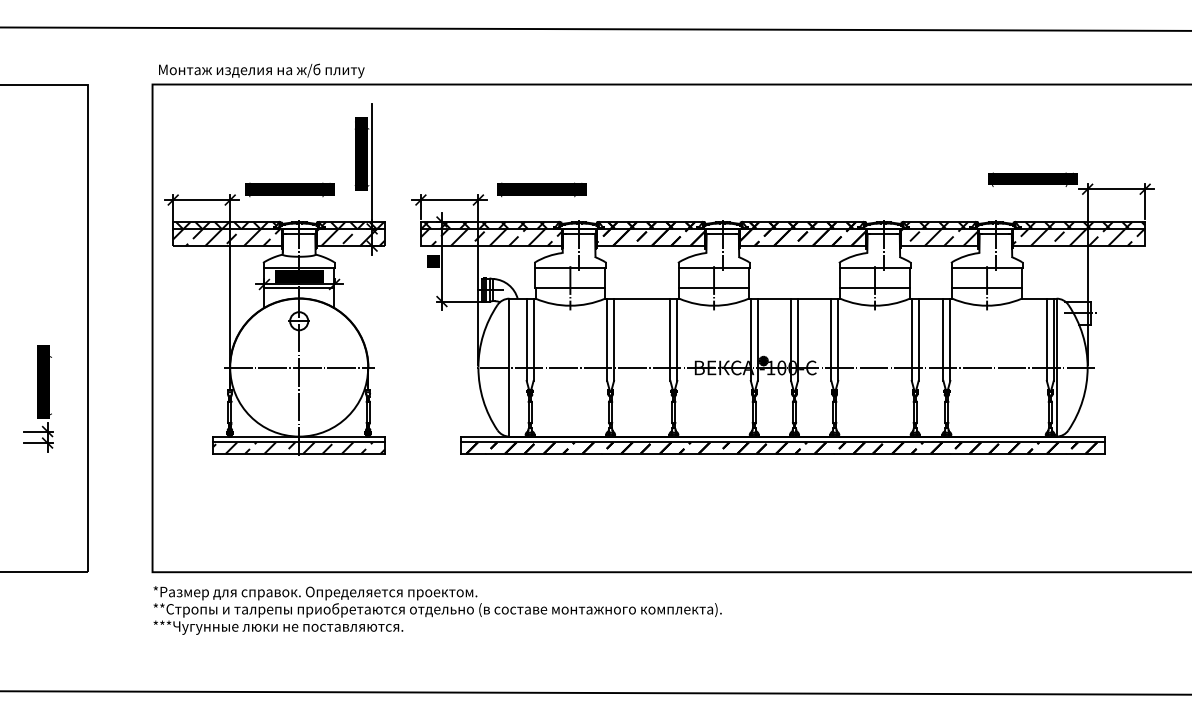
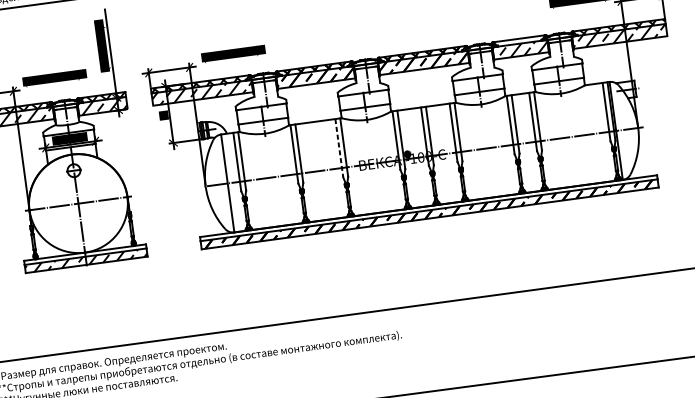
hatch: (937, 225) -> (517, 41), removed
line: (670, 340) -> (339, 148), solid -> dashed

